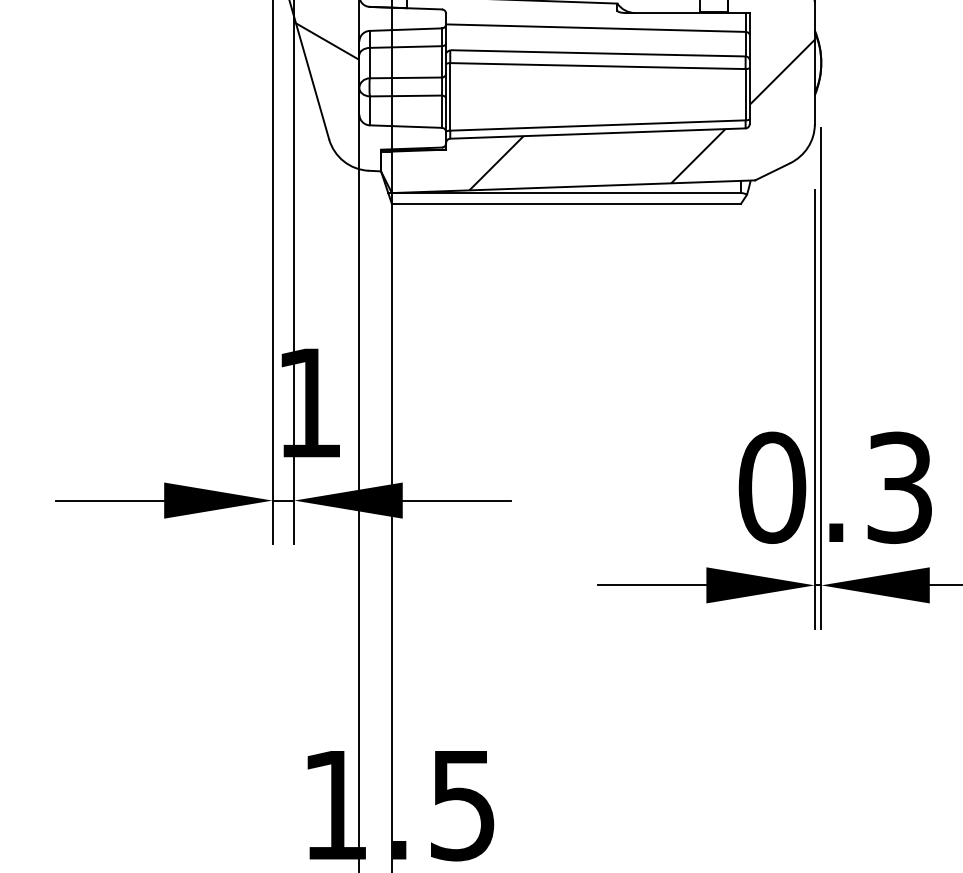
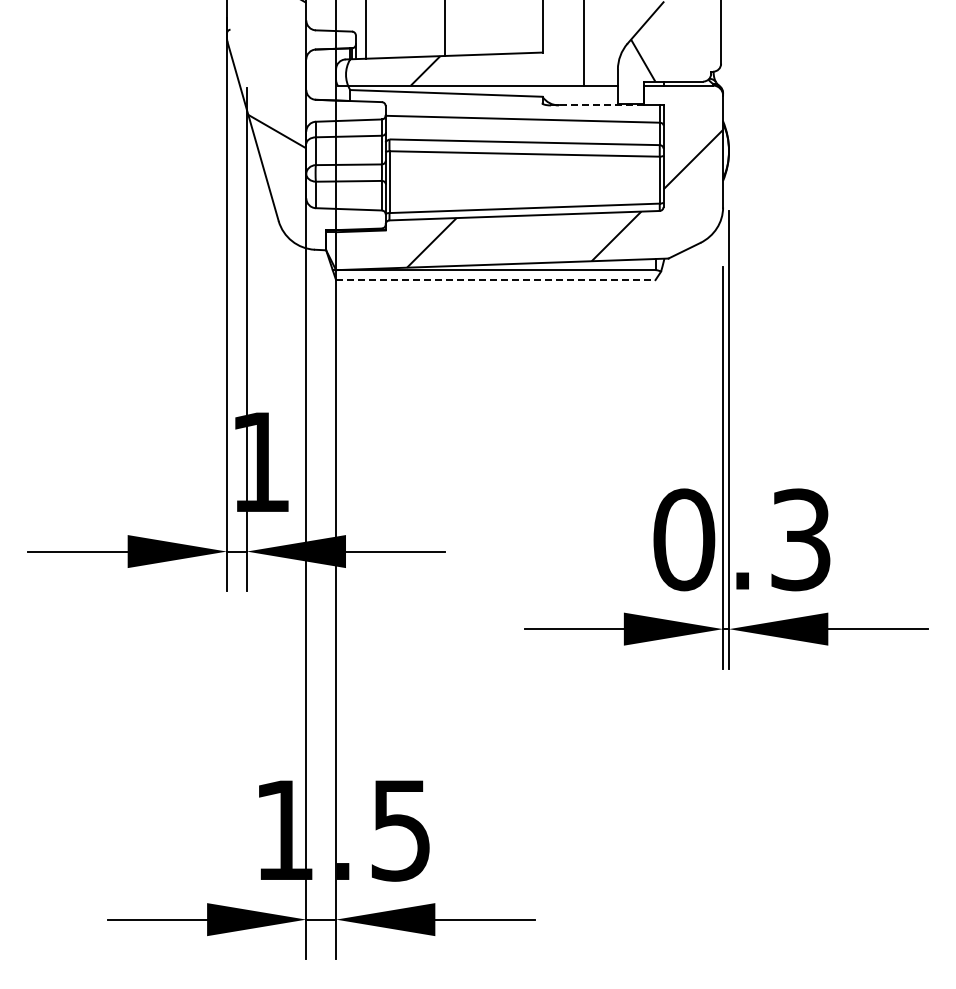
line: (680, 13) -> (600, 105), solid -> dashed
line: (566, 204) -> (495, 280), solid -> dashed

